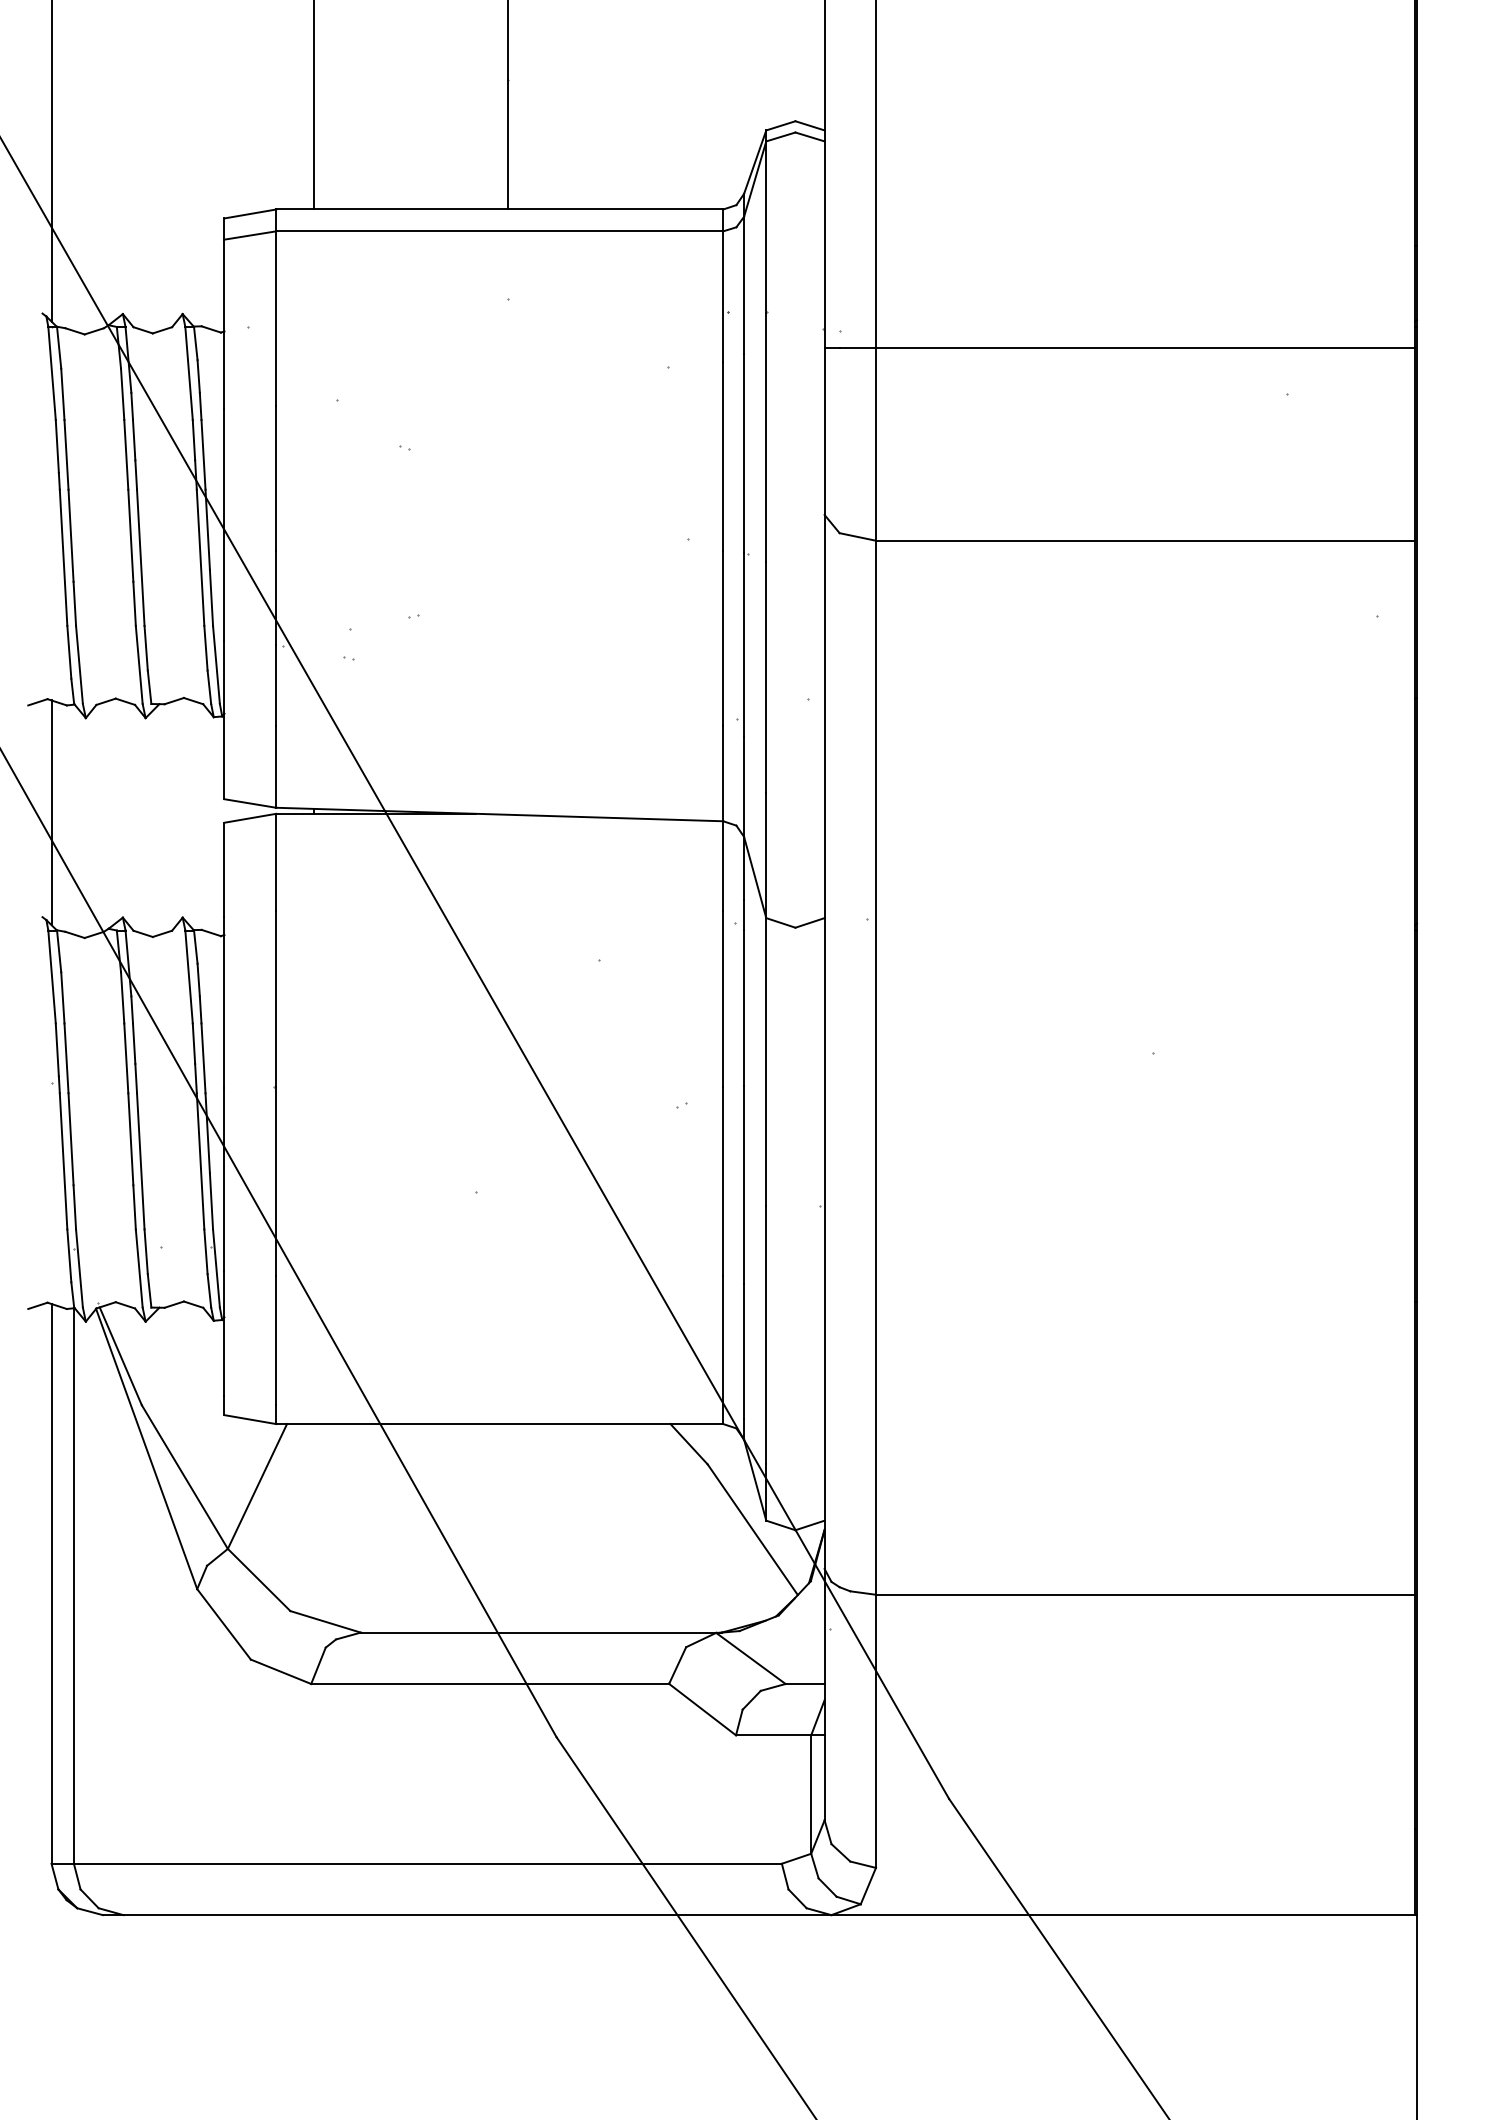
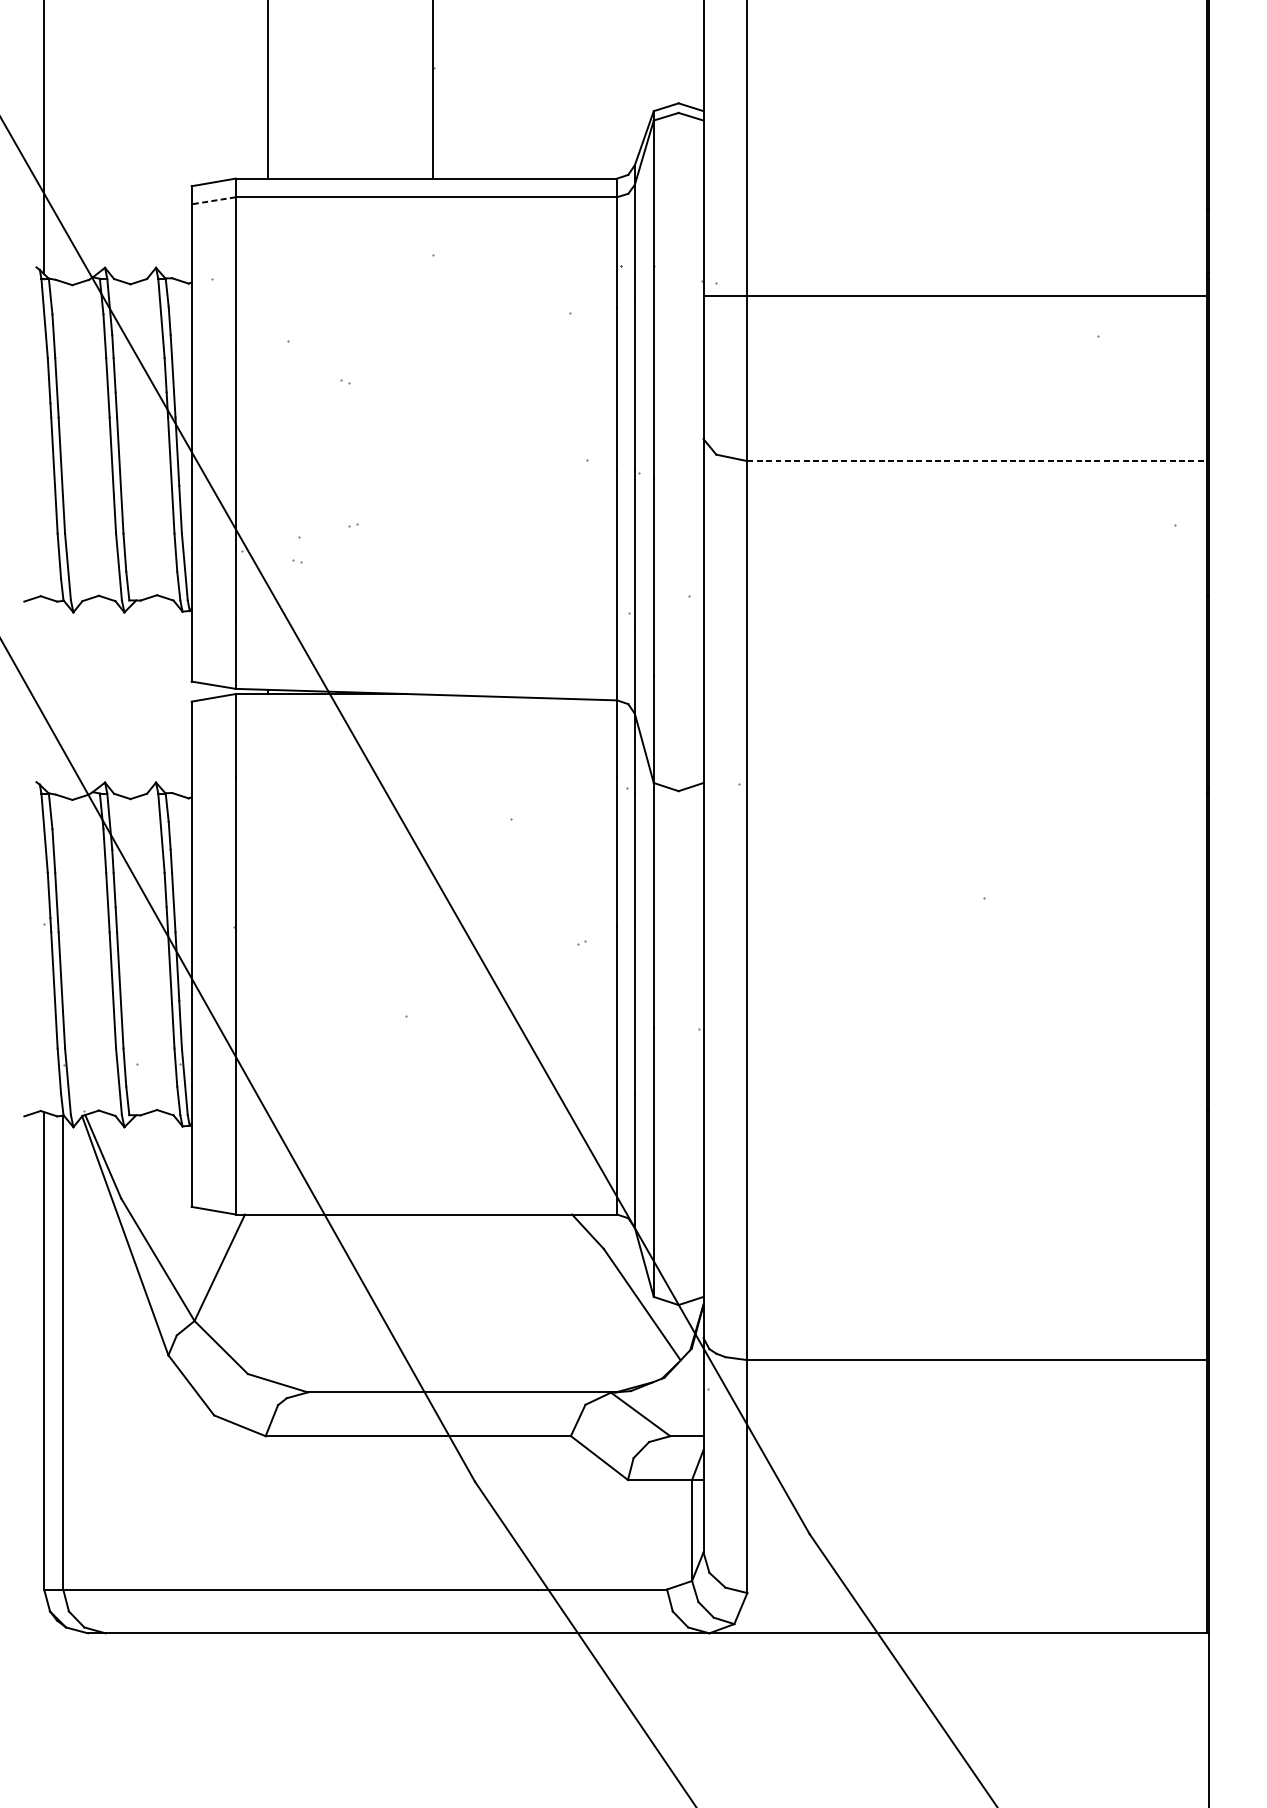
line: (249, 235) -> (213, 200), solid -> dashed
line: (1145, 540) -> (977, 460), solid -> dashed
line: (51, 812) -> (44, 692), removed

